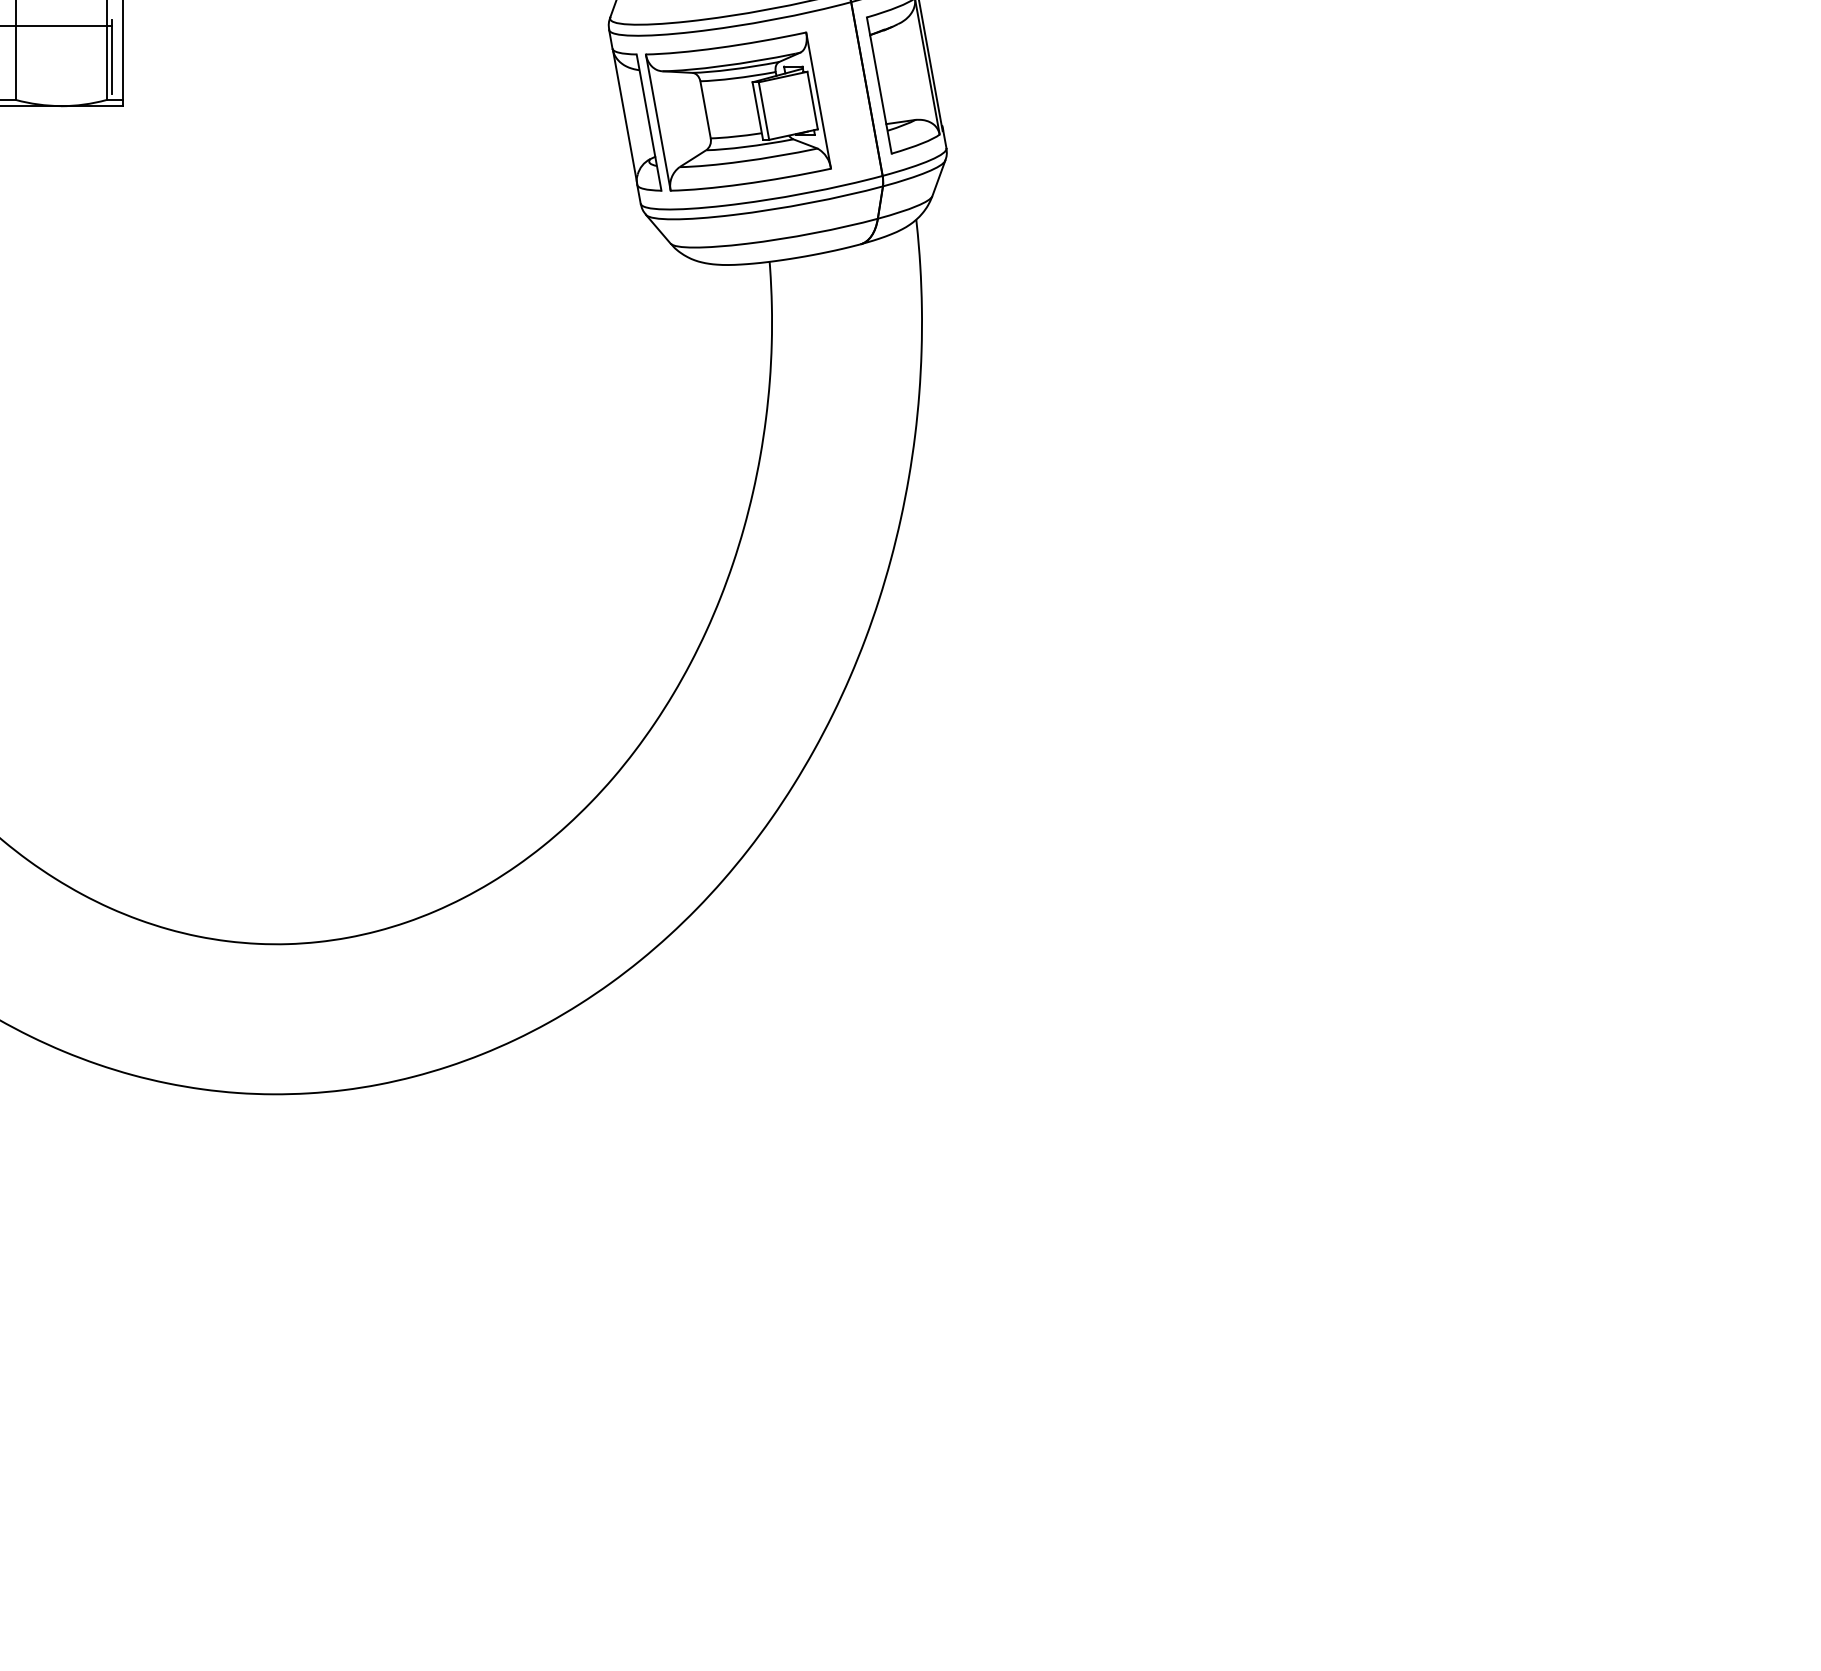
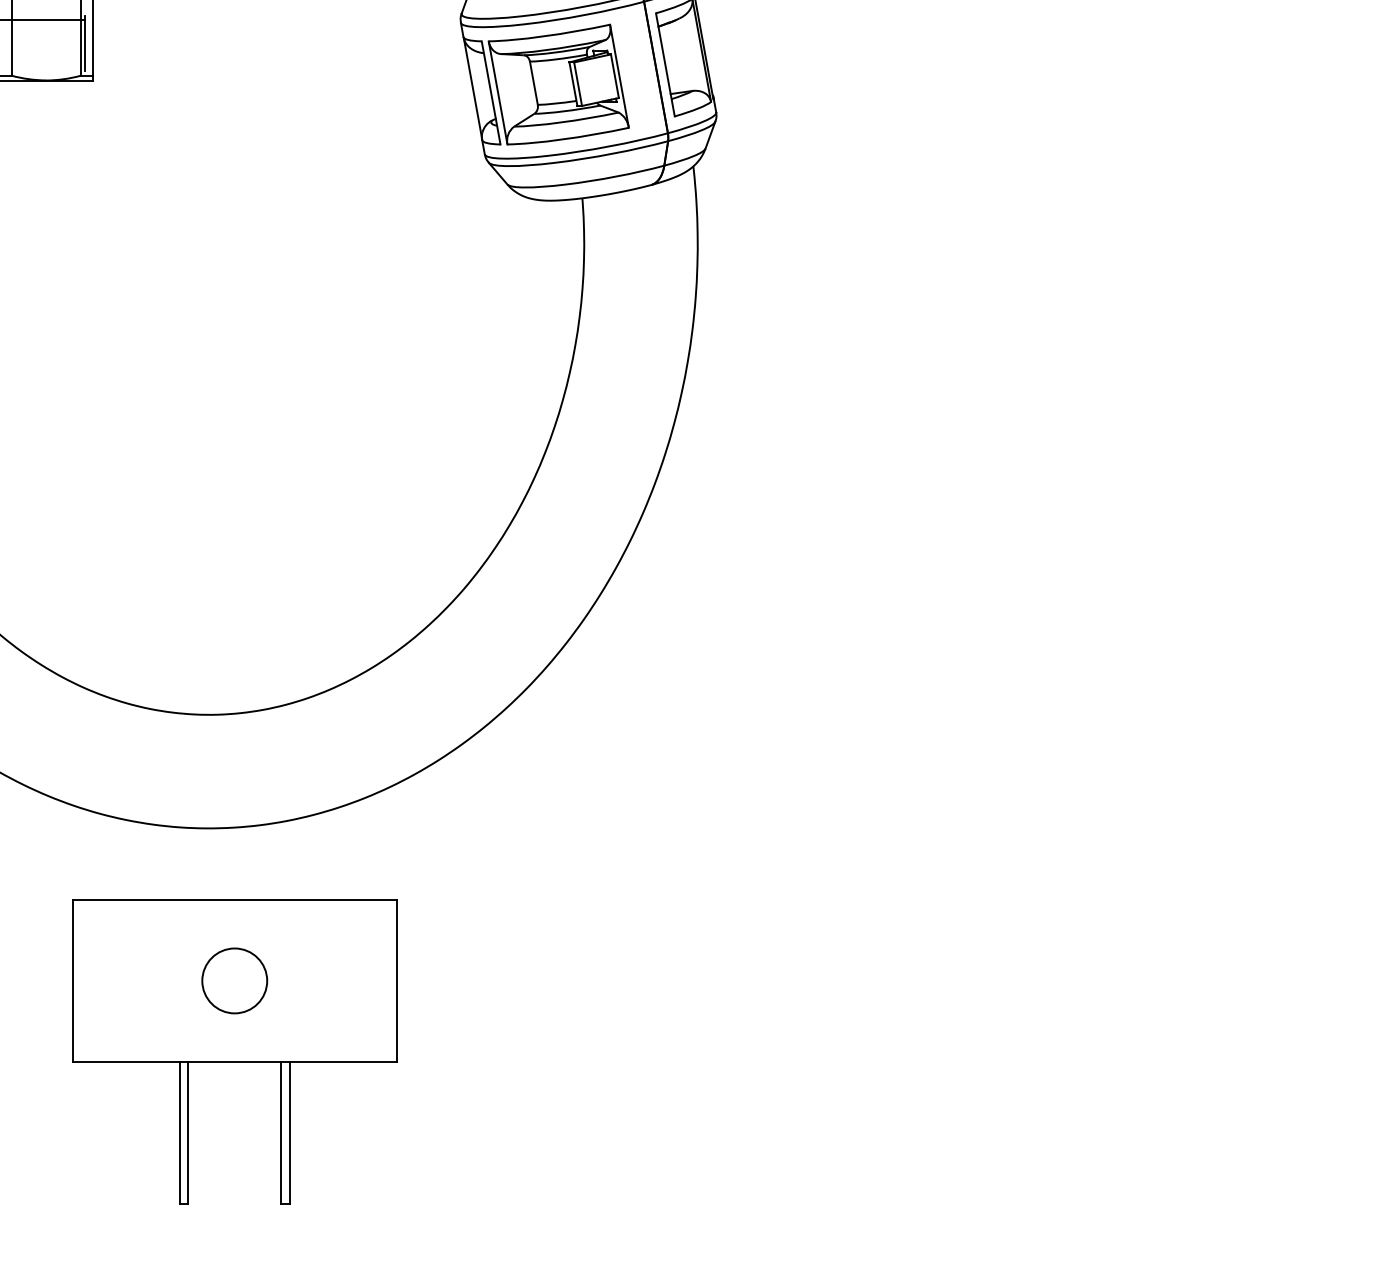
part: (310, 1389) -> (234, 1051), added

